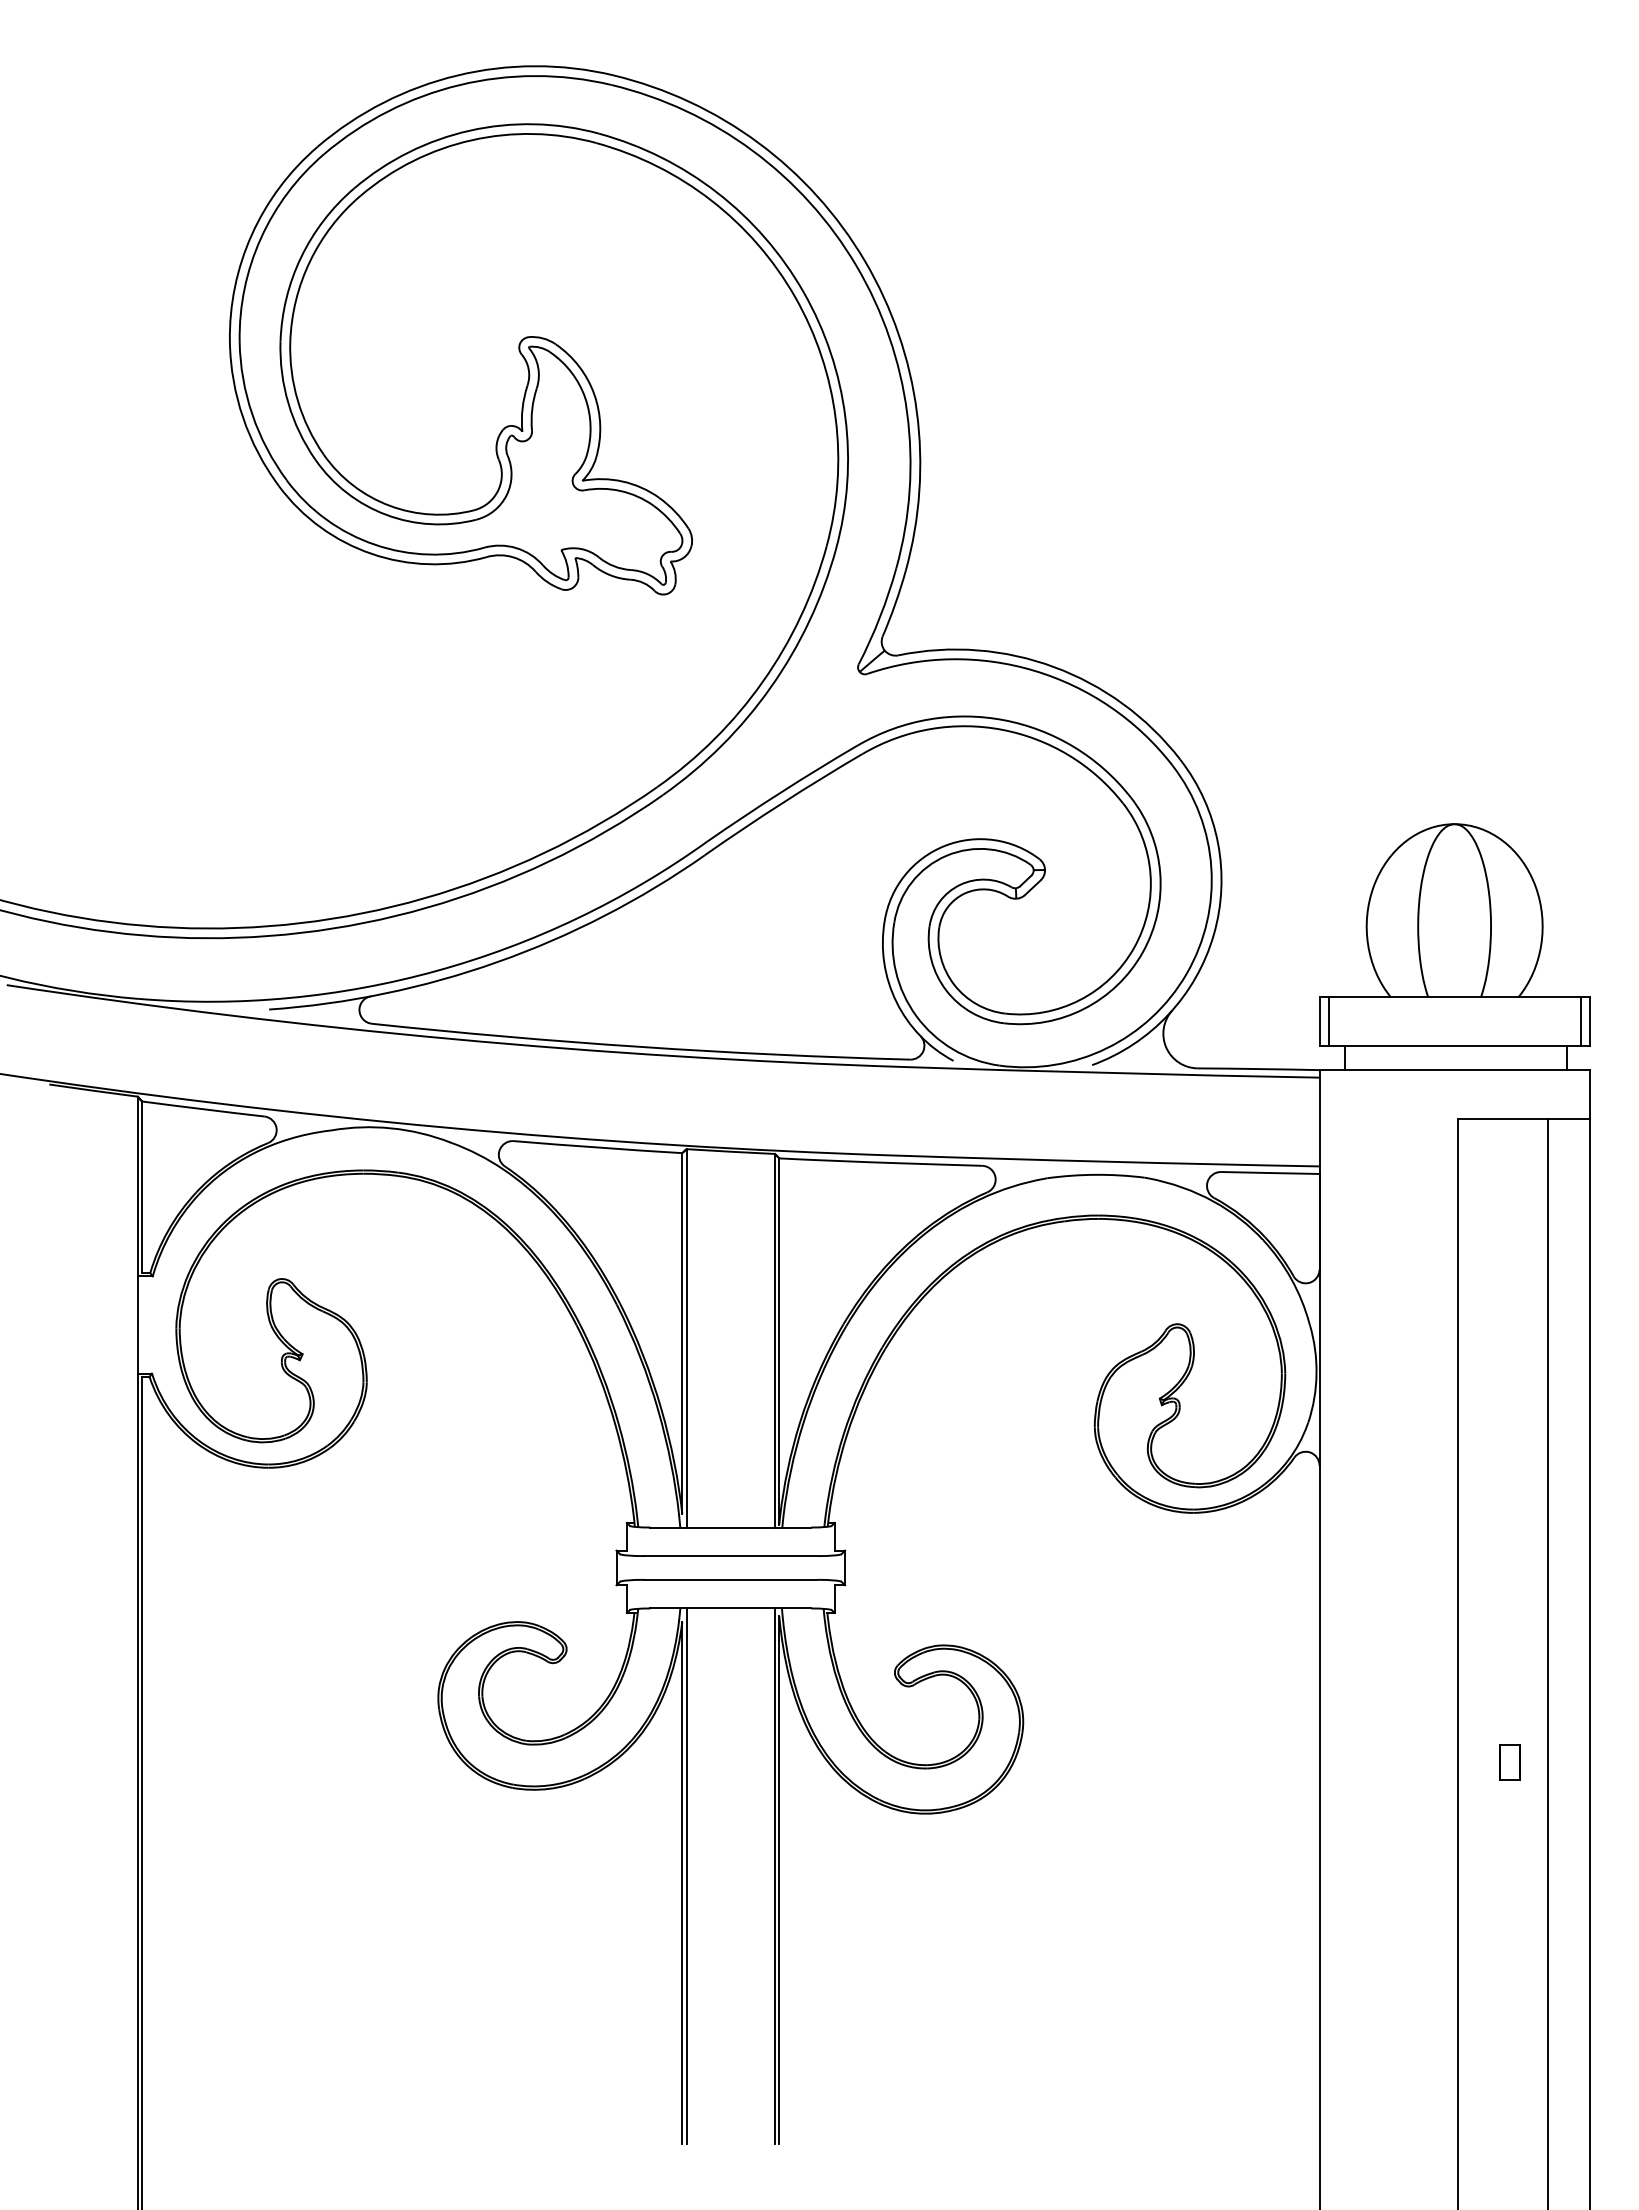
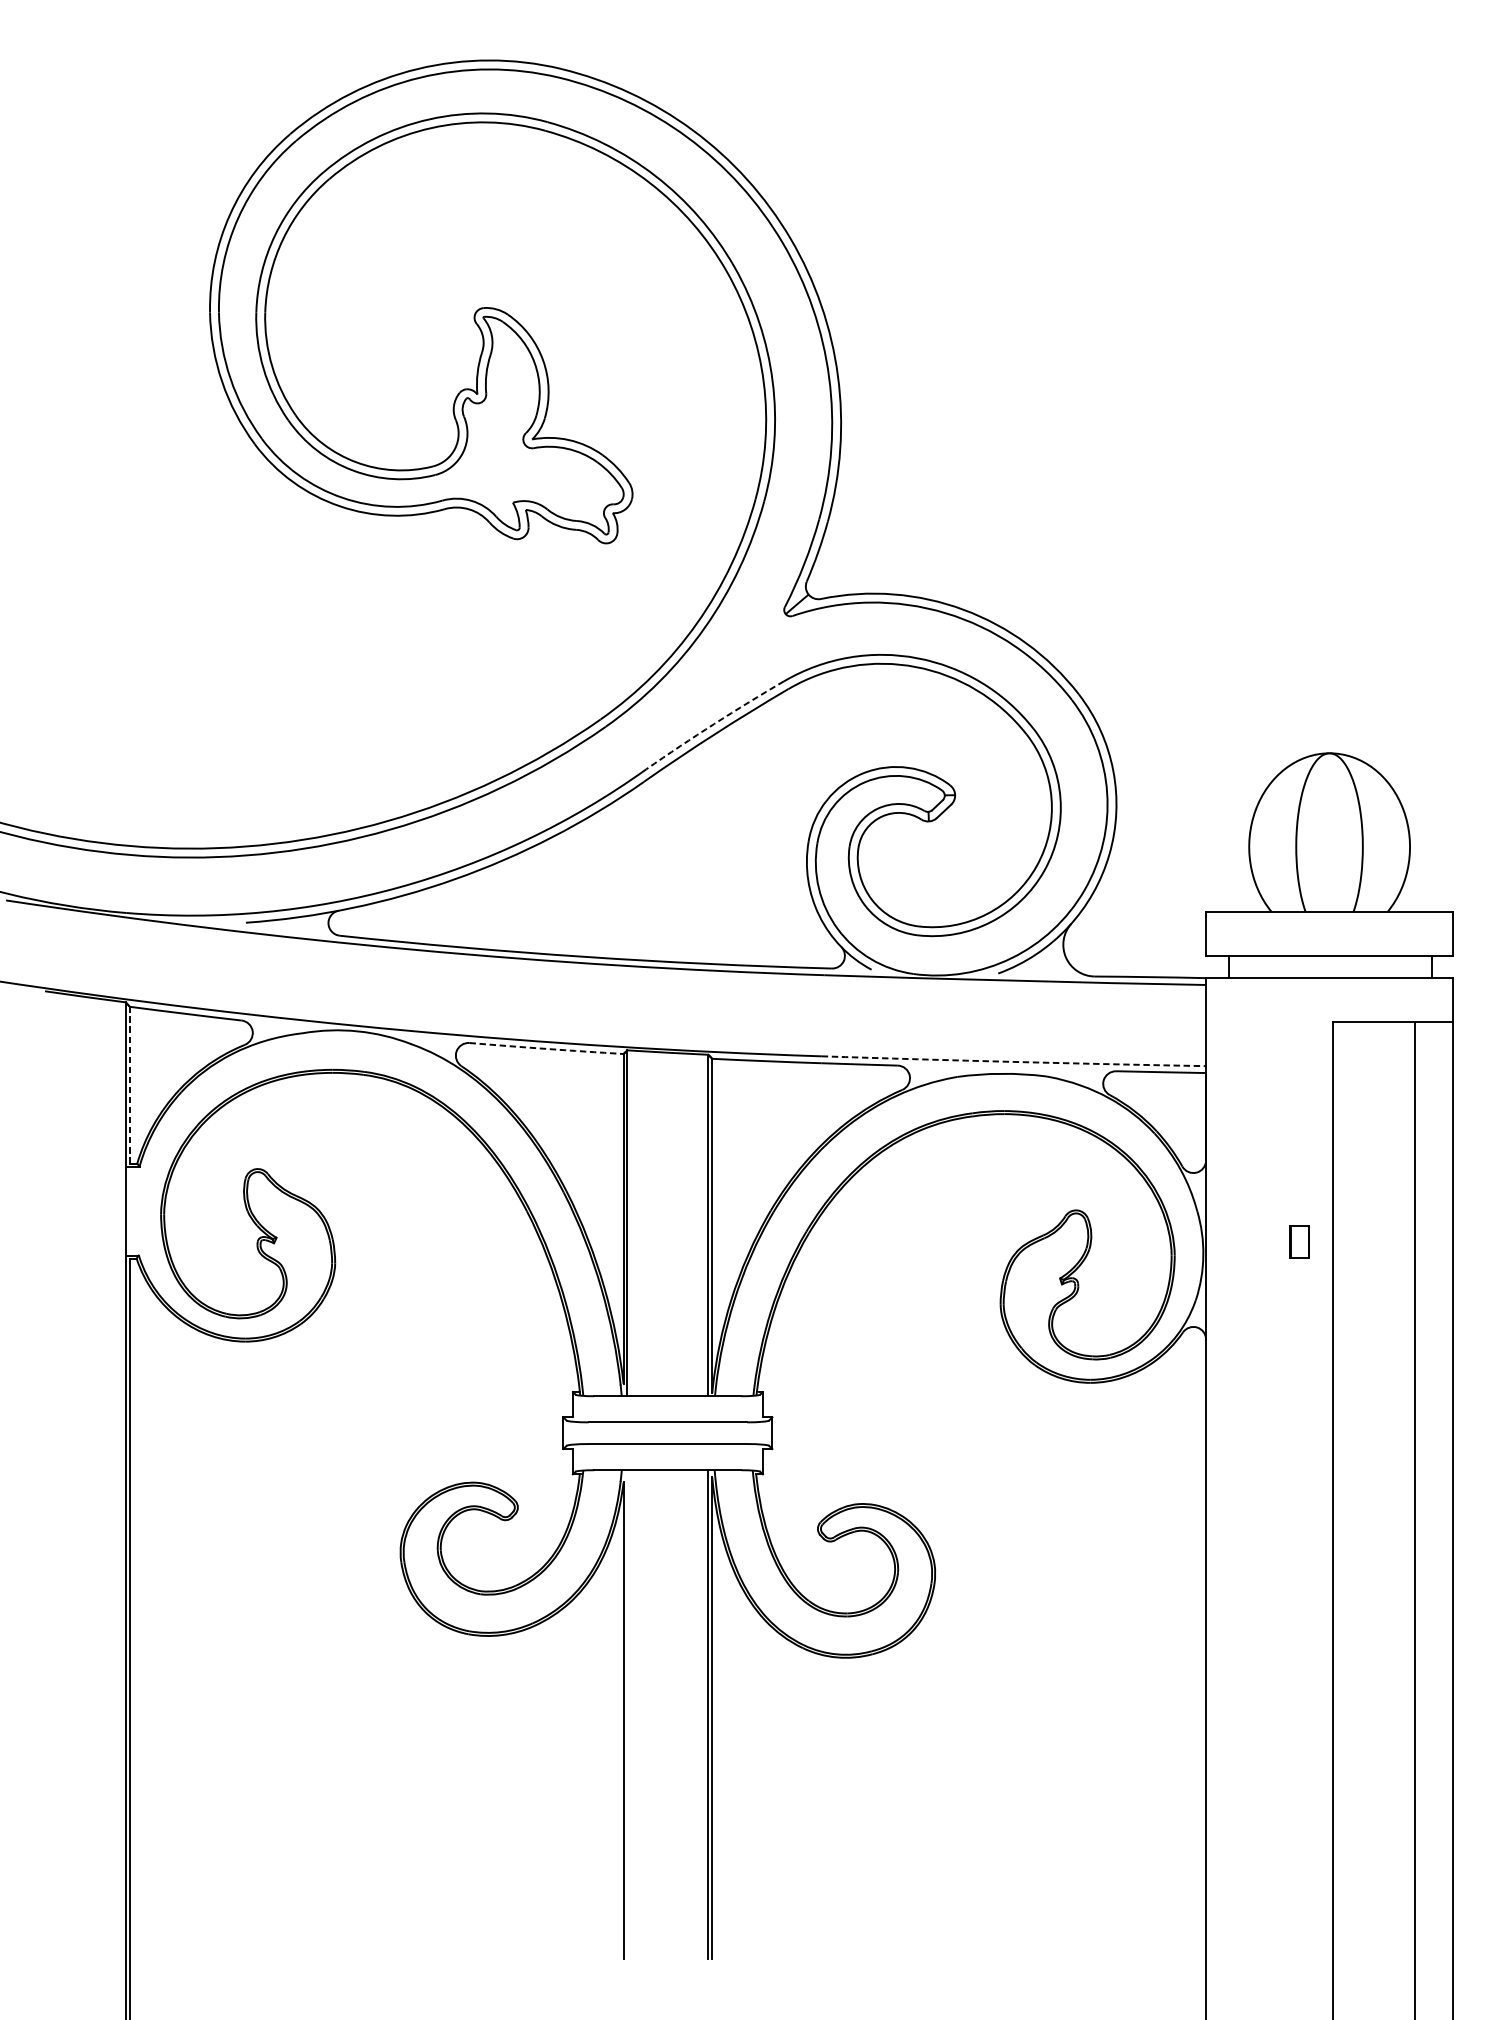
arc: (781, 792) -> (714, 724), solid -> dashed
line: (1328, 1021) -> (1214, 933), removed
line: (1580, 1021) -> (1444, 933), removed
arc: (598, 1147) -> (546, 1048), solid -> dashed
arc: (1109, 1161) -> (1014, 1061), solid -> dashed
line: (142, 1187) -> (130, 1085), solid -> dashed
part: (1509, 1762) -> (1299, 1241), moved
line: (686, 1875) -> (627, 1714), removed

